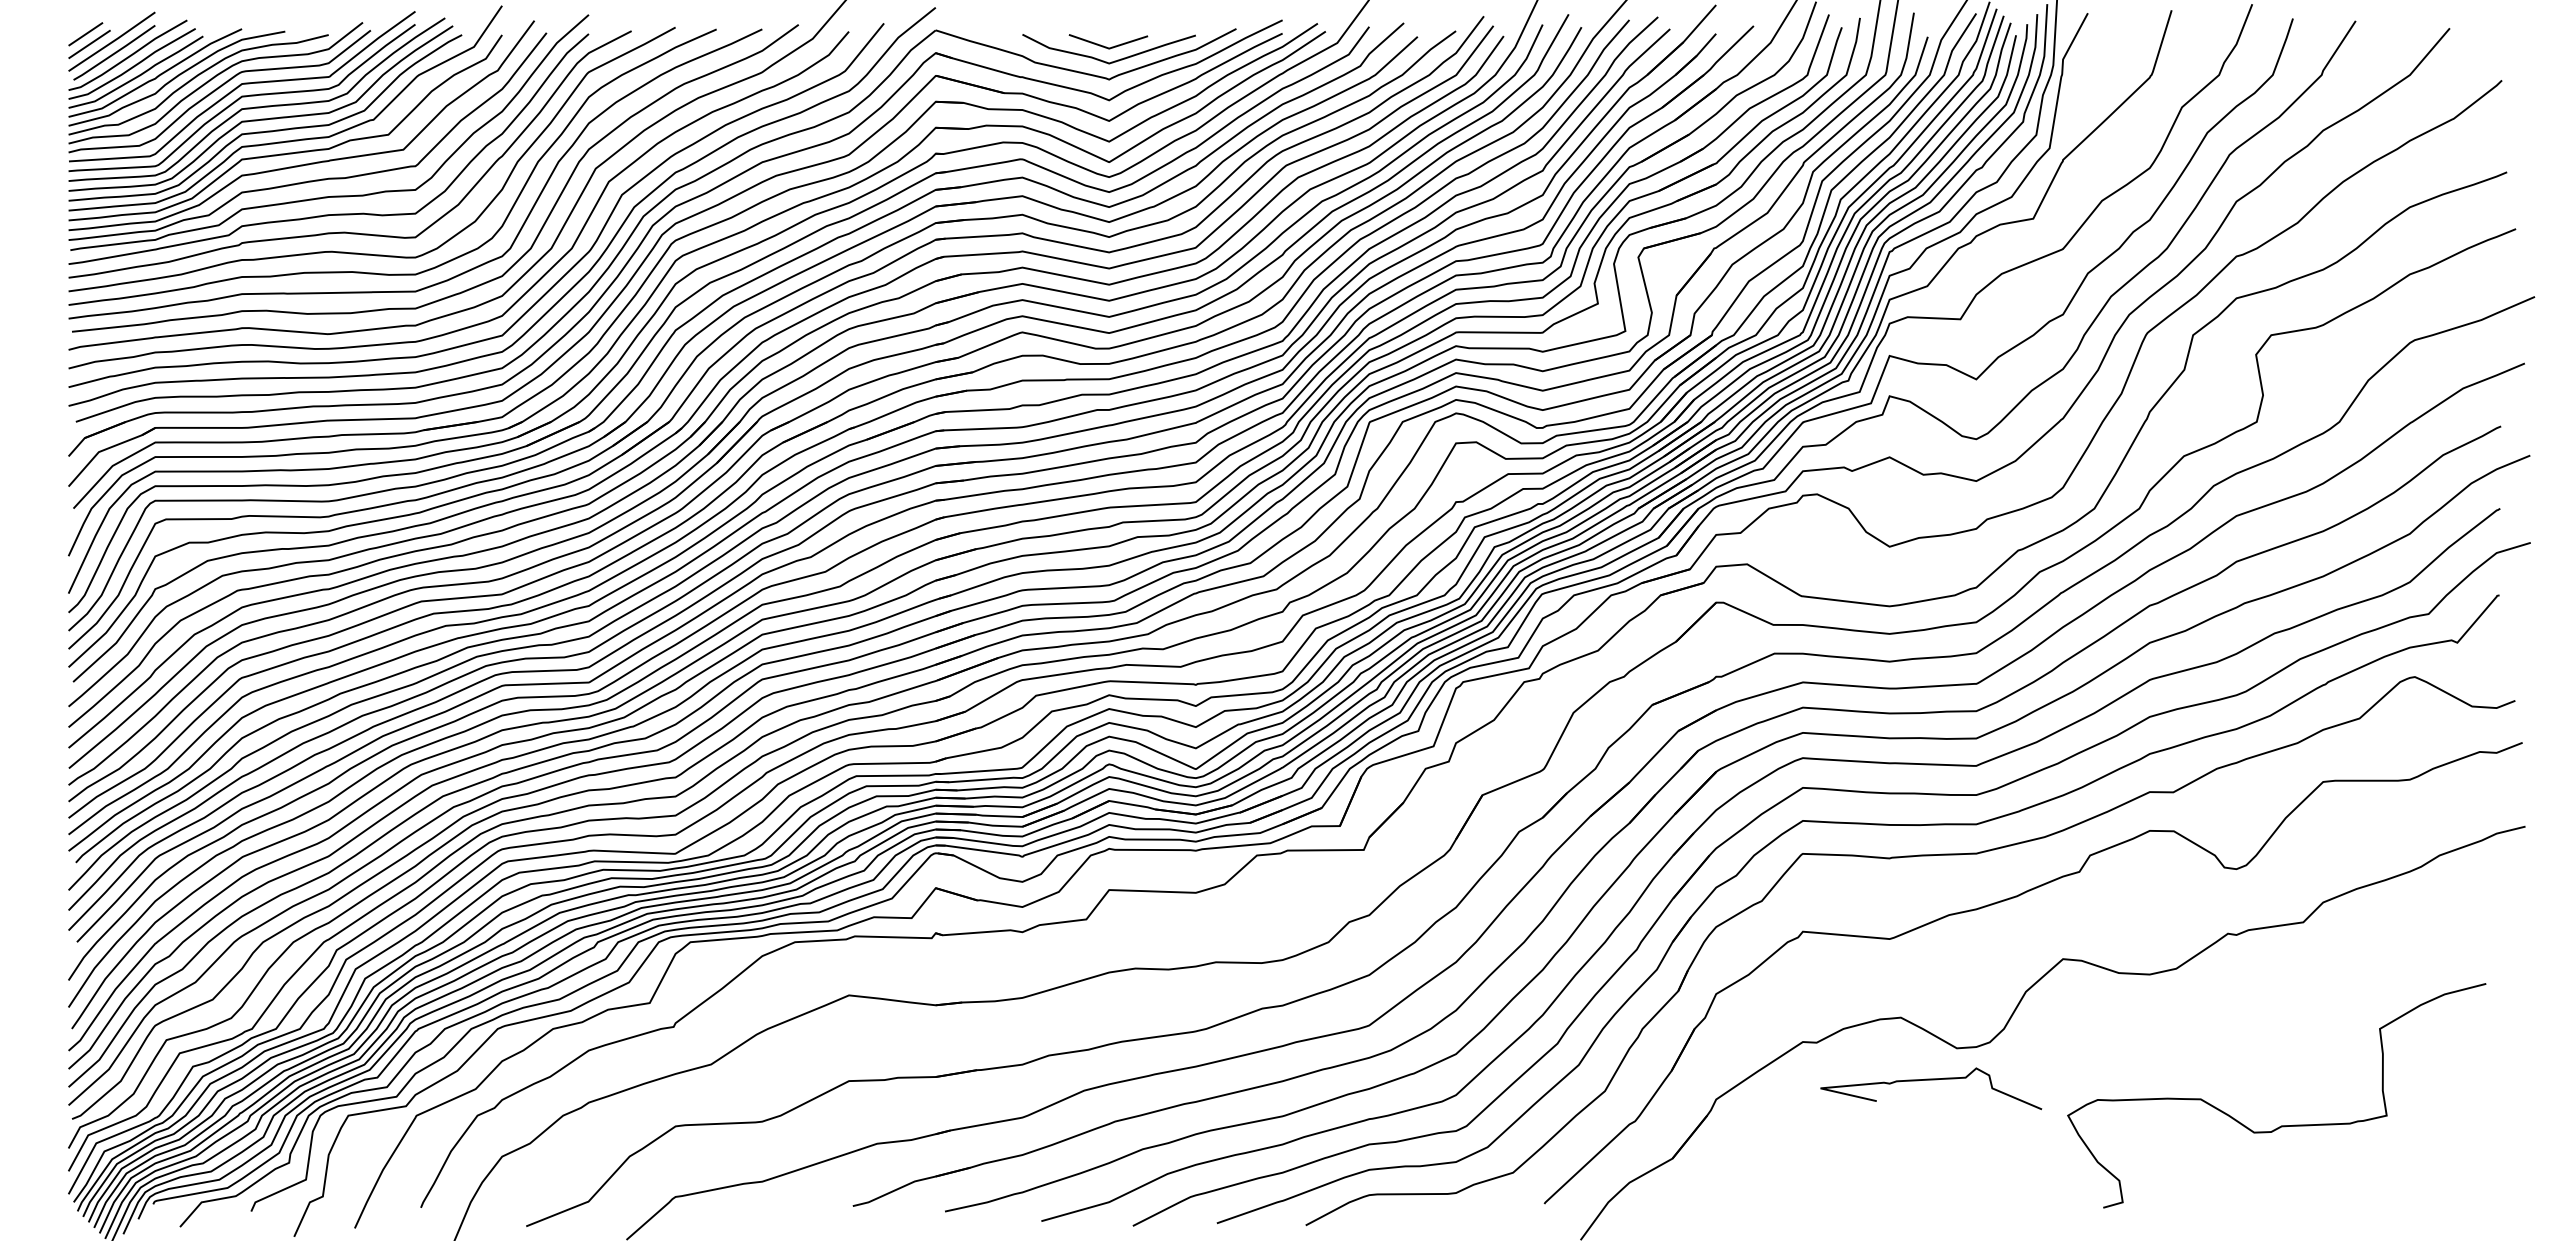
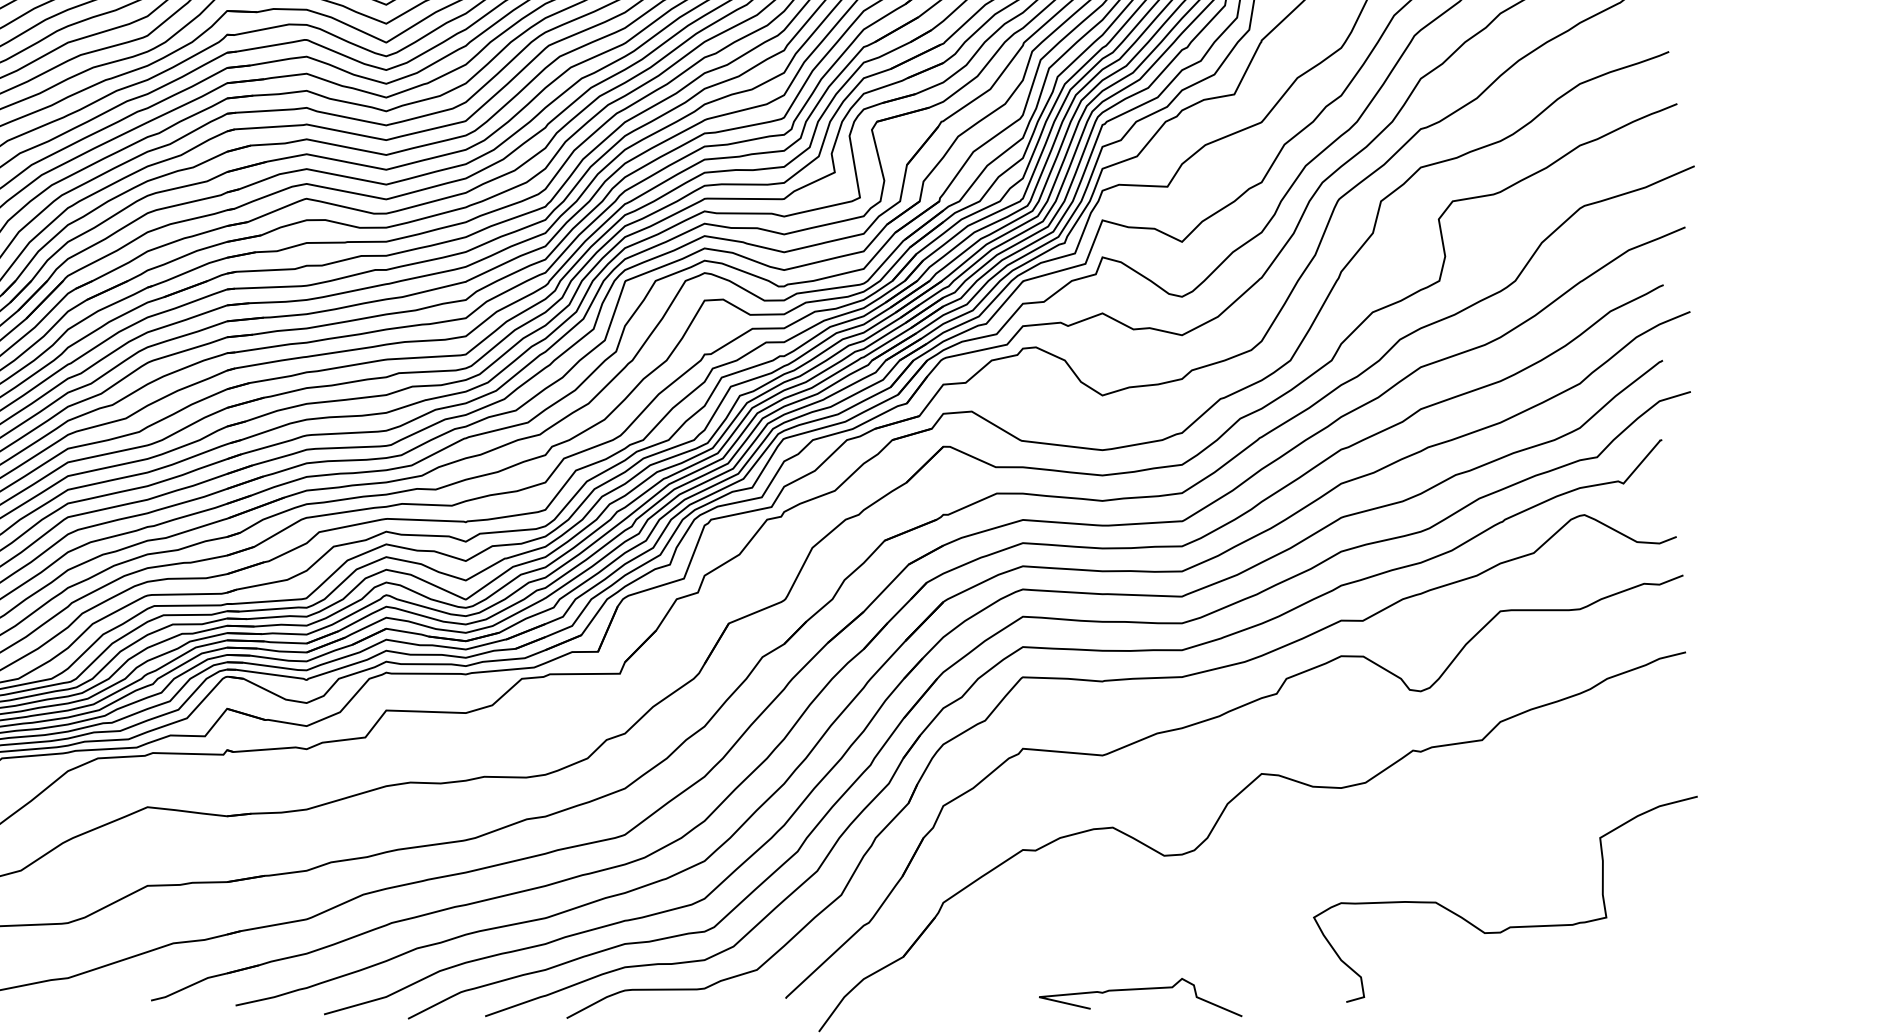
curve: (1931, 1080) -> (1140, 989), moved
curve: (2281, 1125) -> (1509, 926), moved

